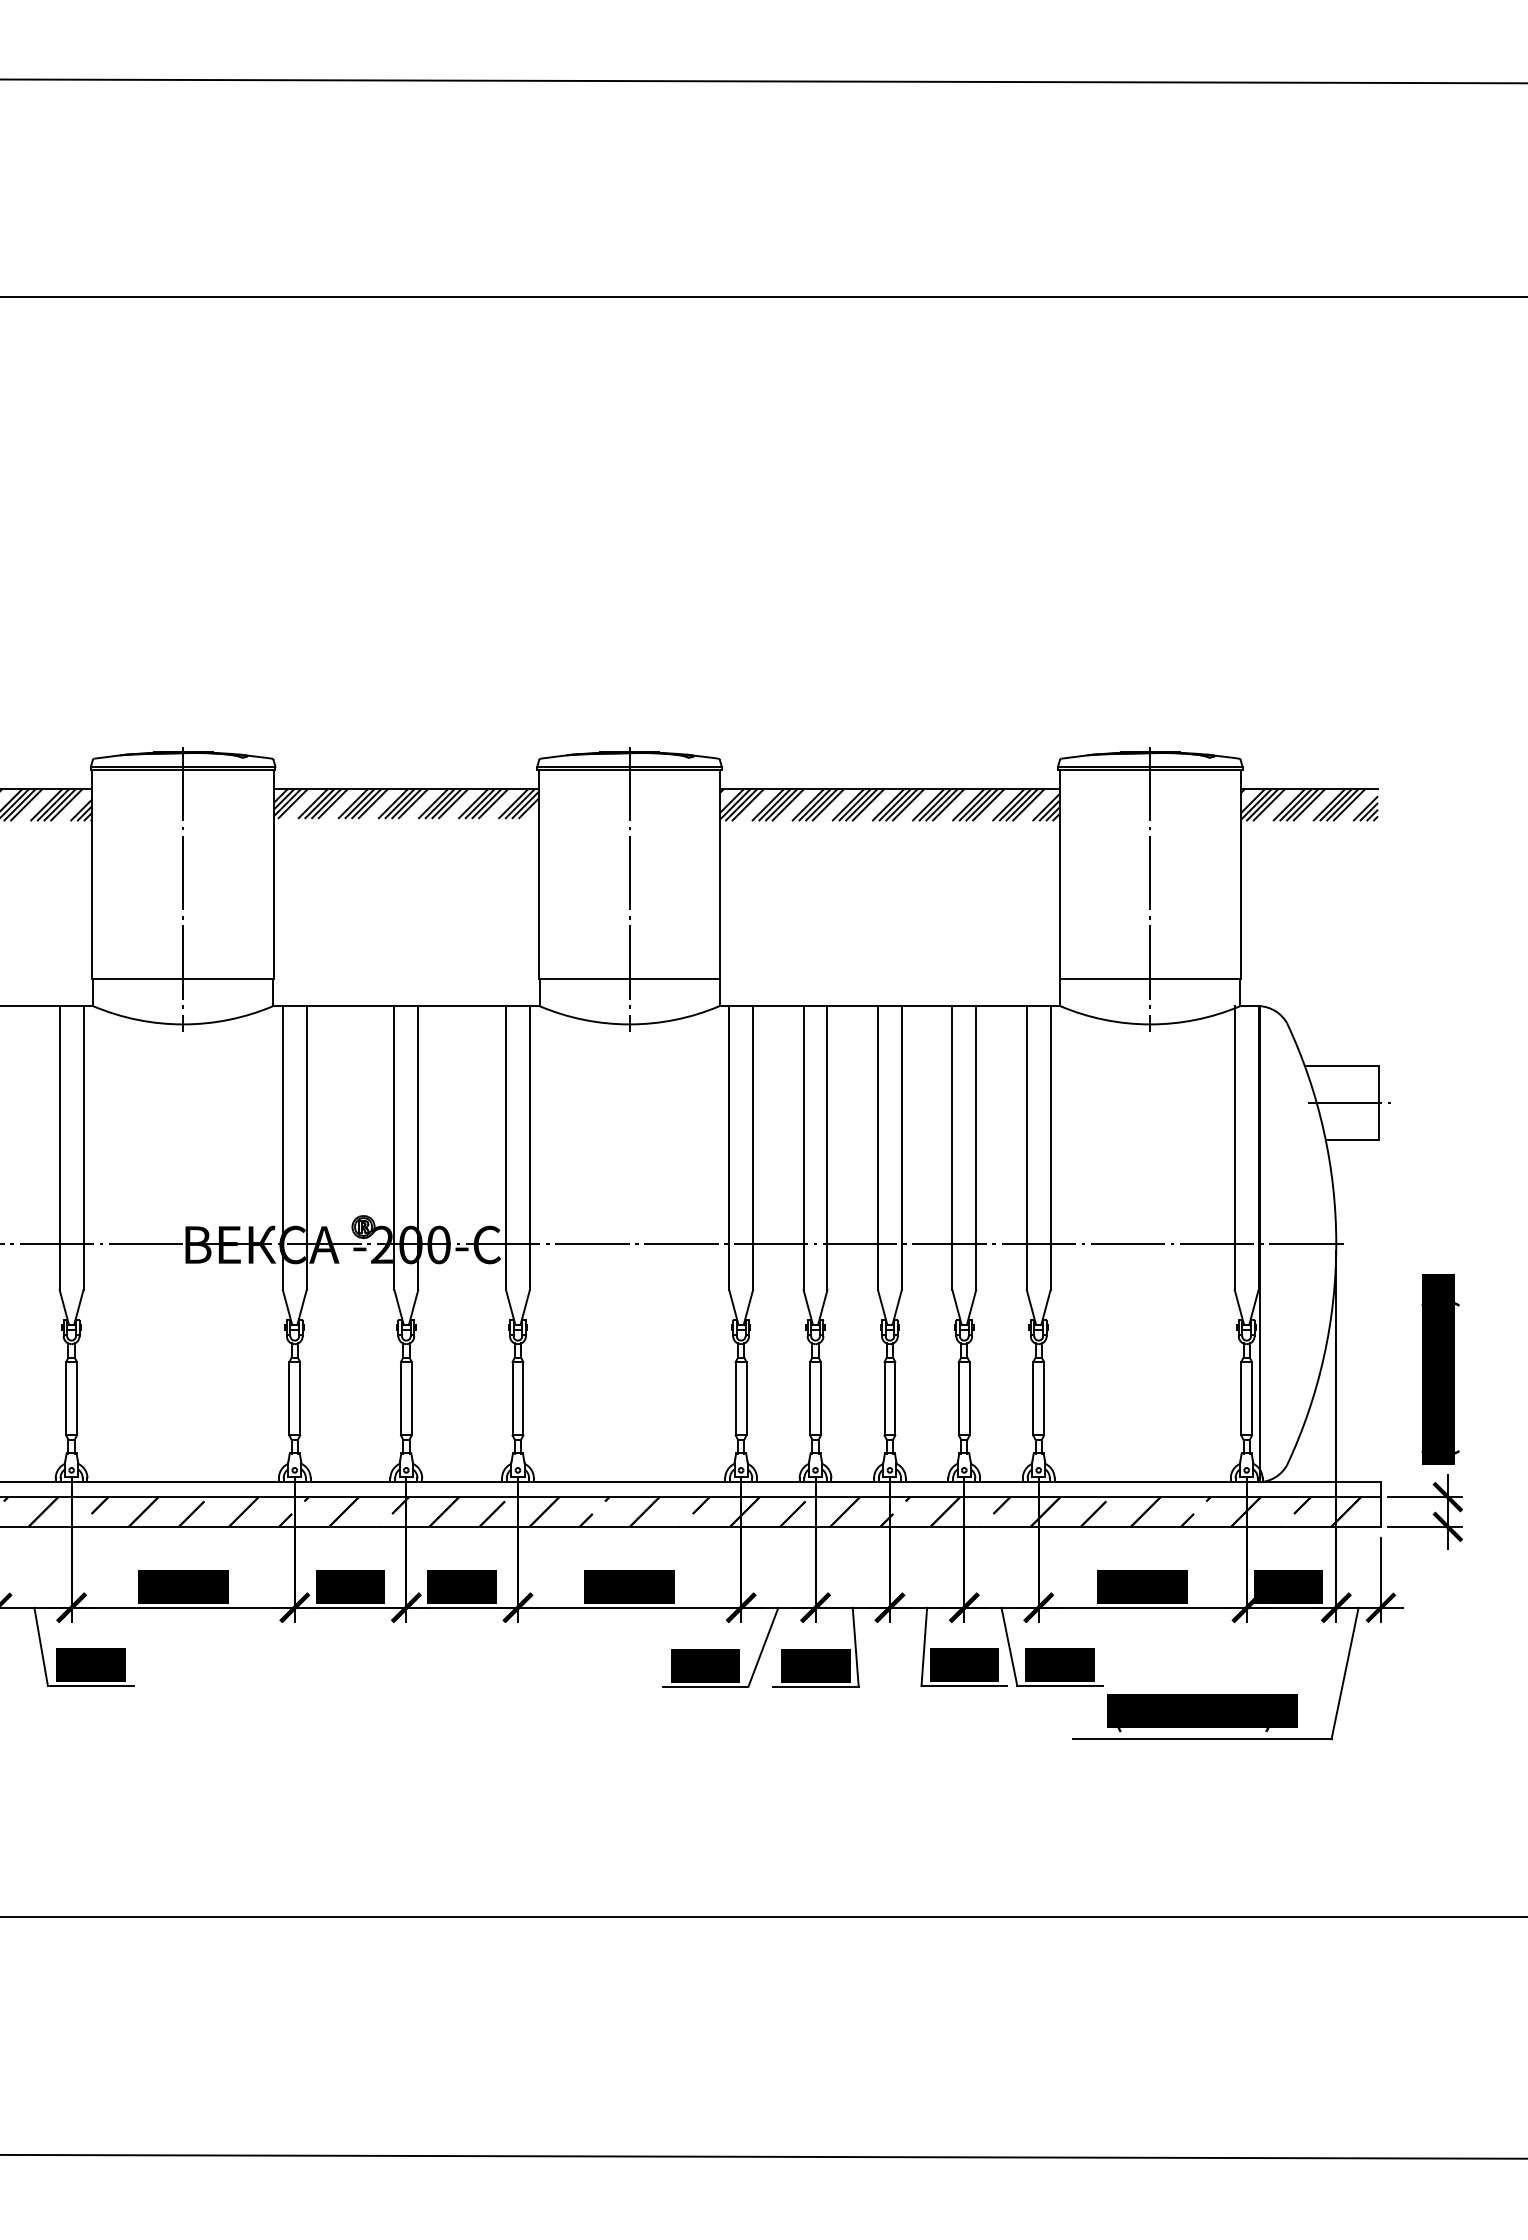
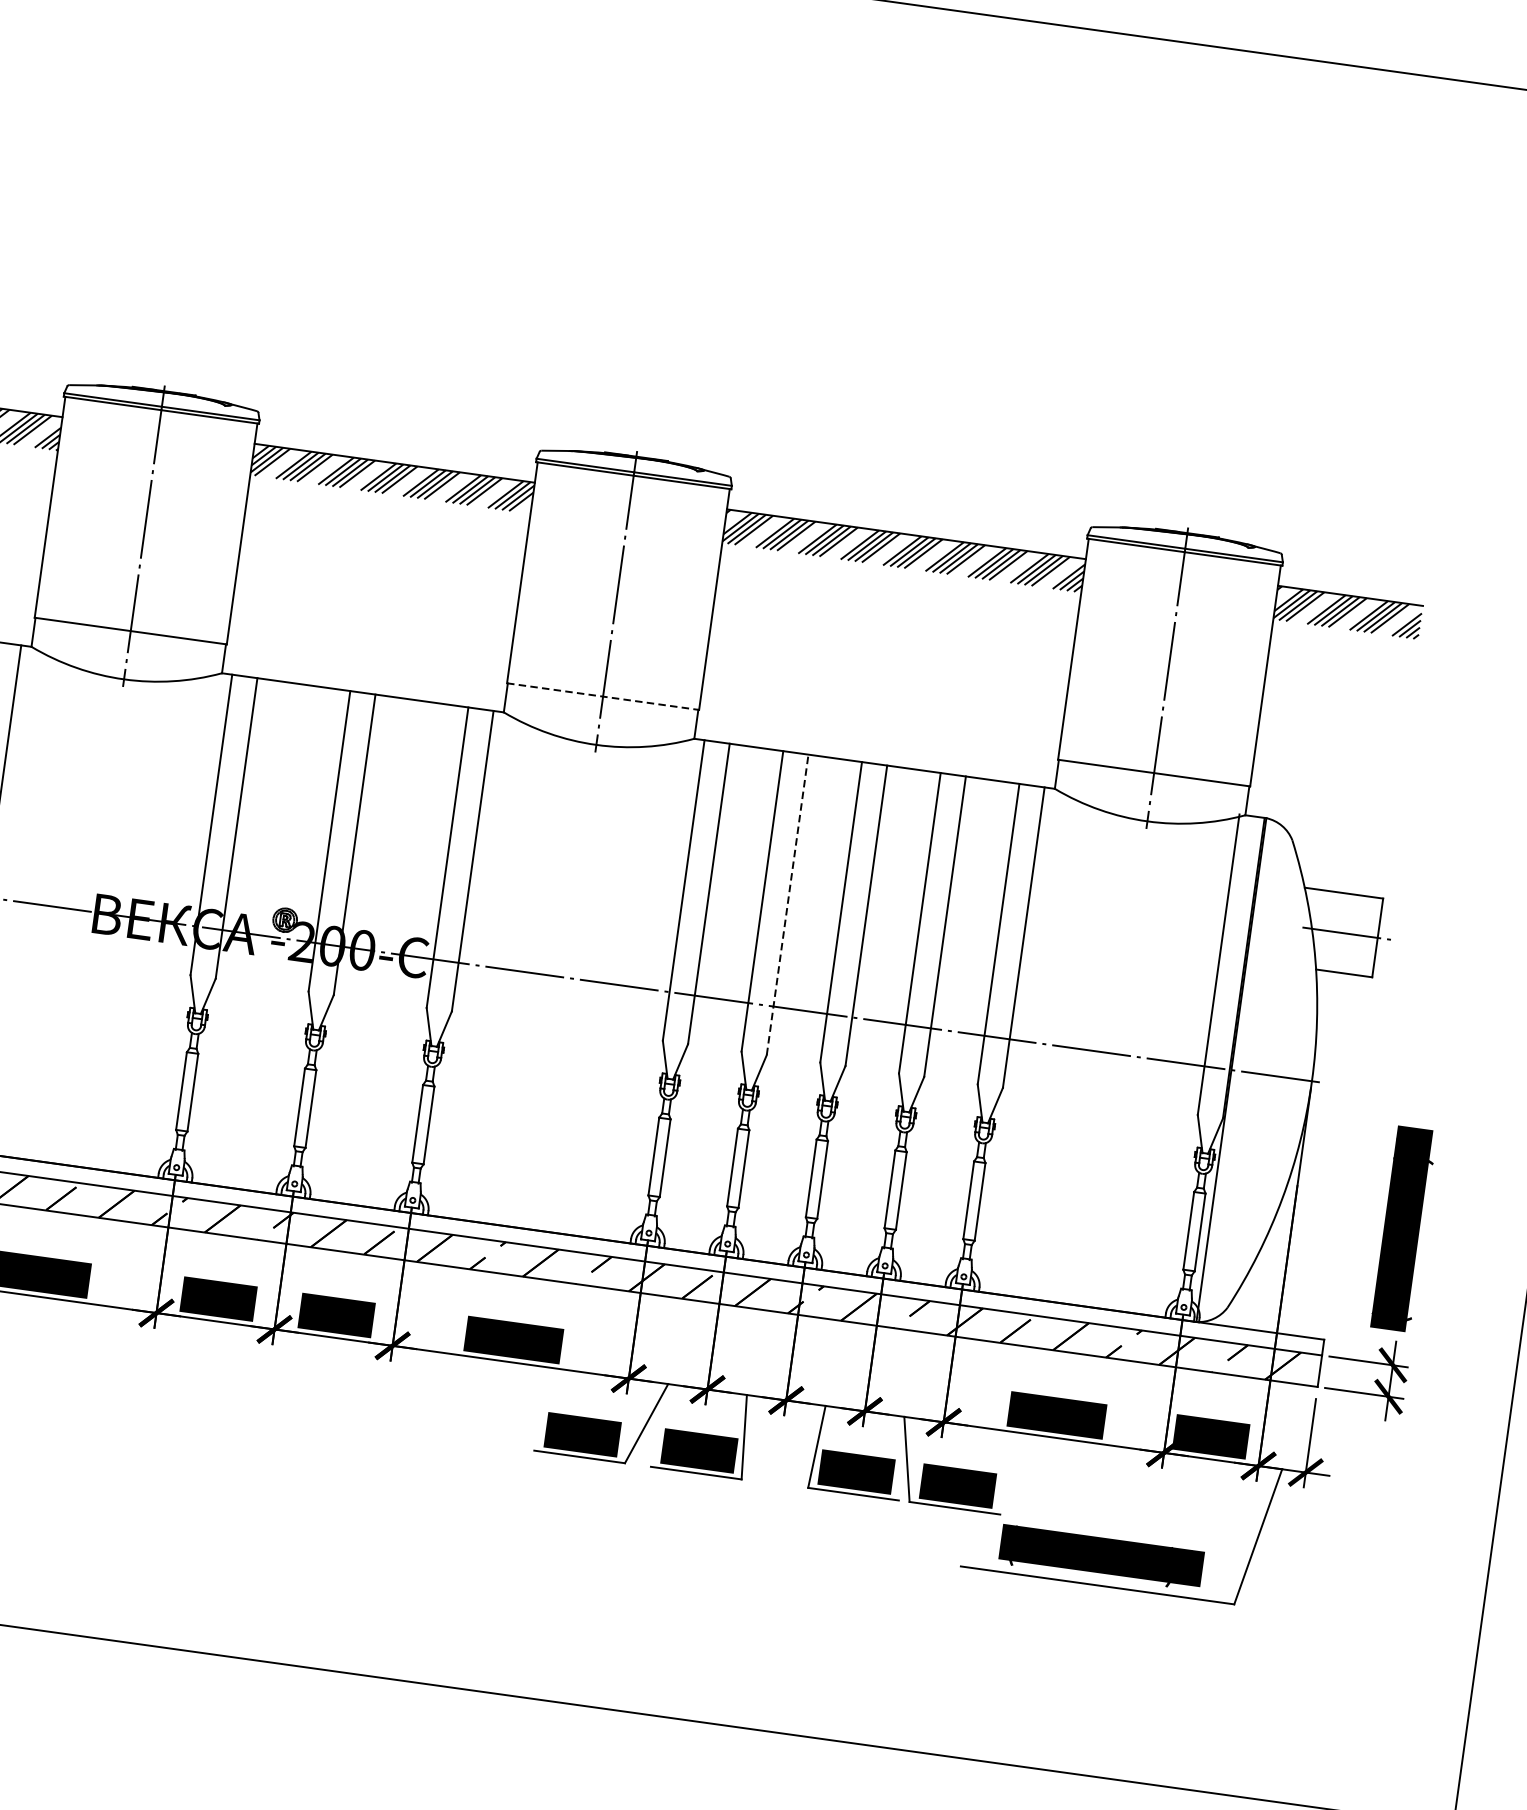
line: (629, 978) -> (603, 696), solid -> dashed
line: (827, 1148) -> (787, 905), solid -> dashed

